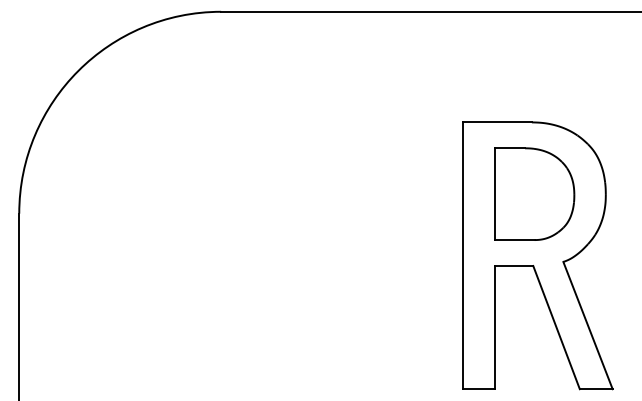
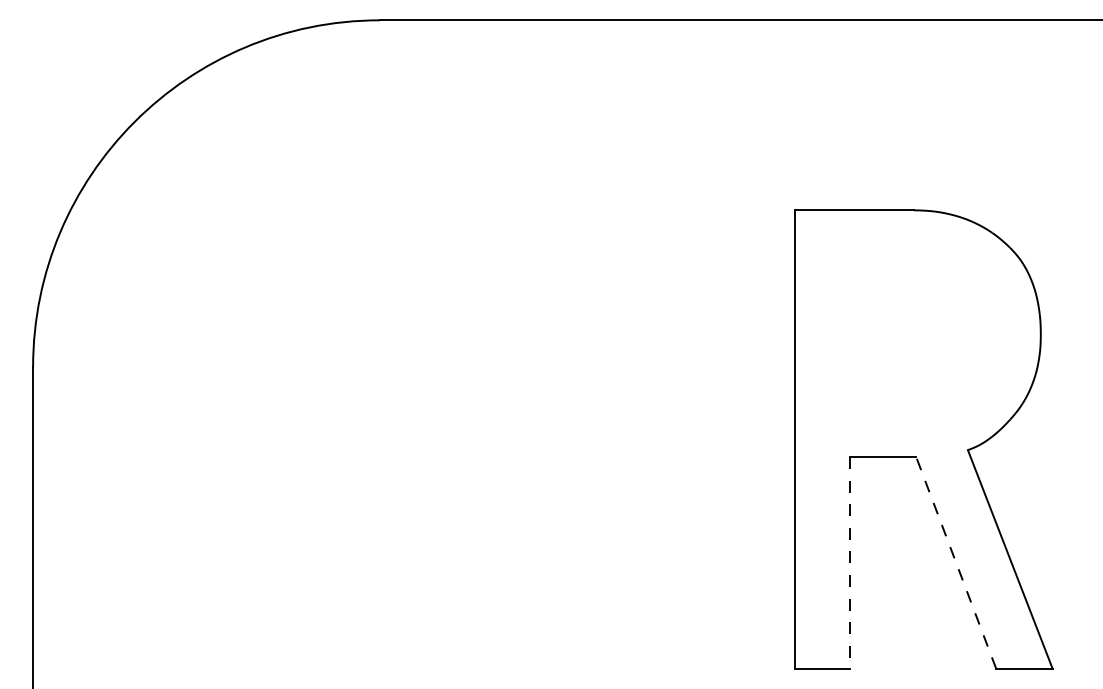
part: (534, 193) -> (918, 332), removed
line: (494, 327) -> (849, 562), solid -> dashed
line: (556, 327) -> (956, 562), solid -> dashed

